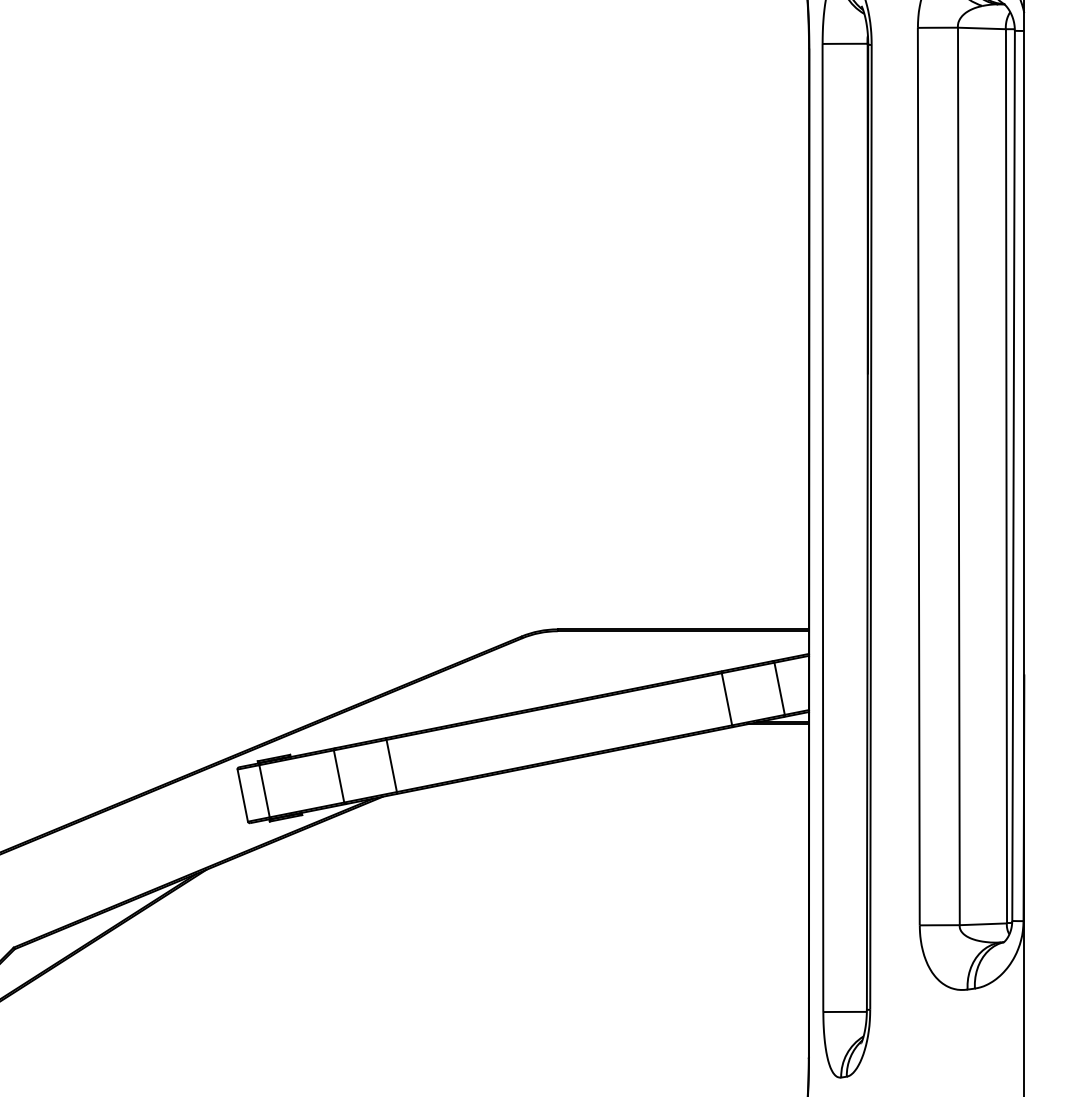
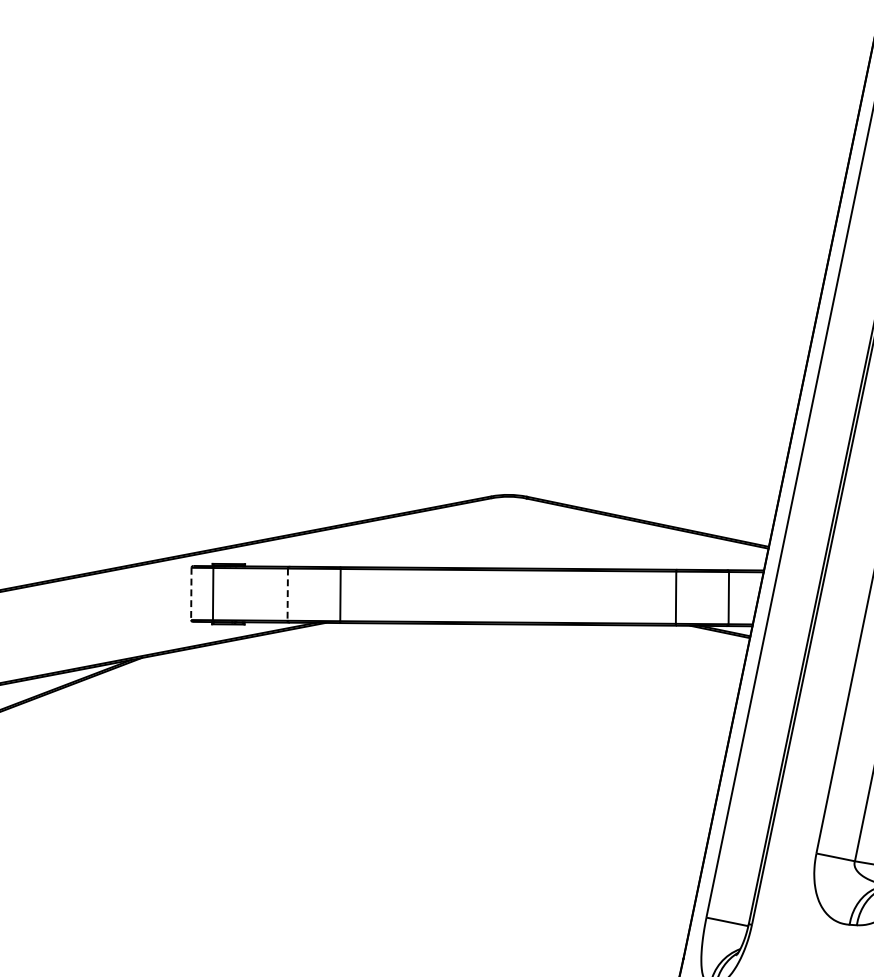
line: (339, 776) -> (288, 594), solid -> dashed
line: (242, 795) -> (191, 593), solid -> dashed

